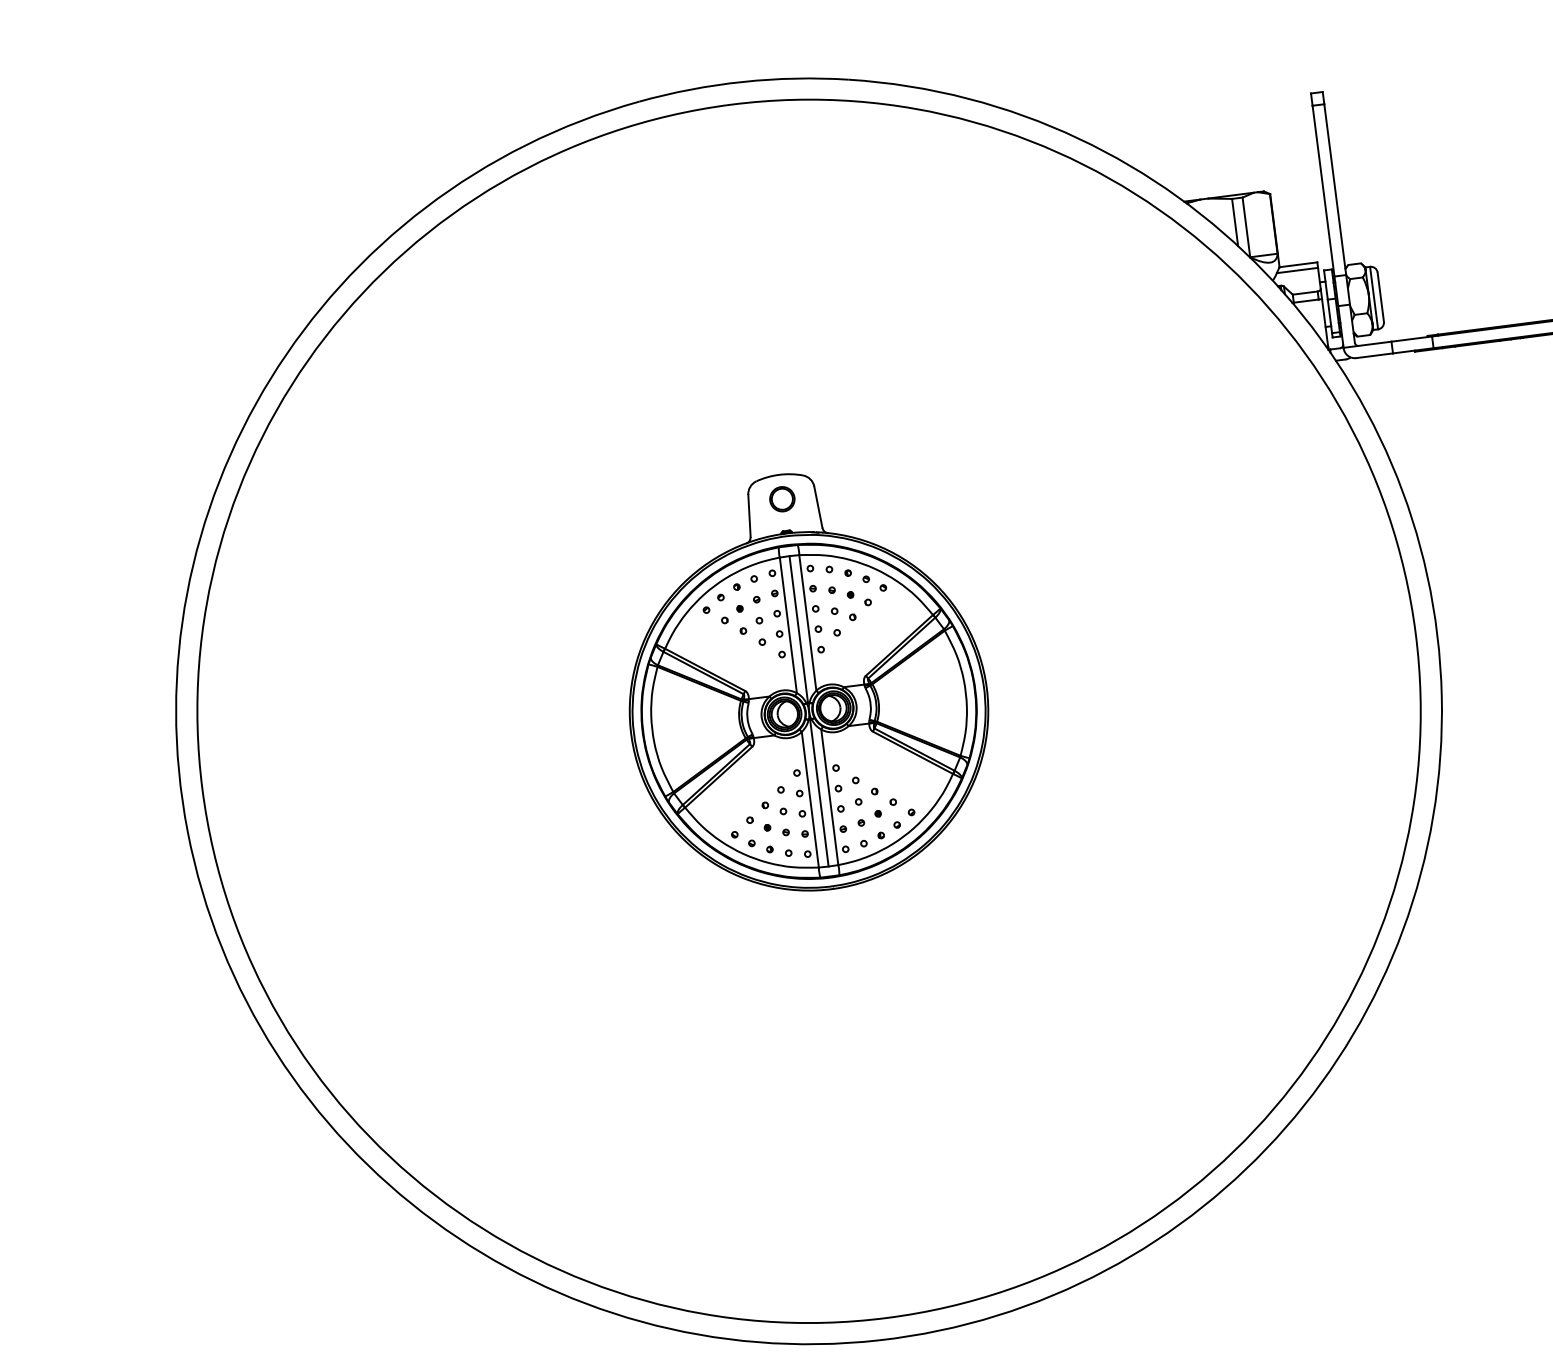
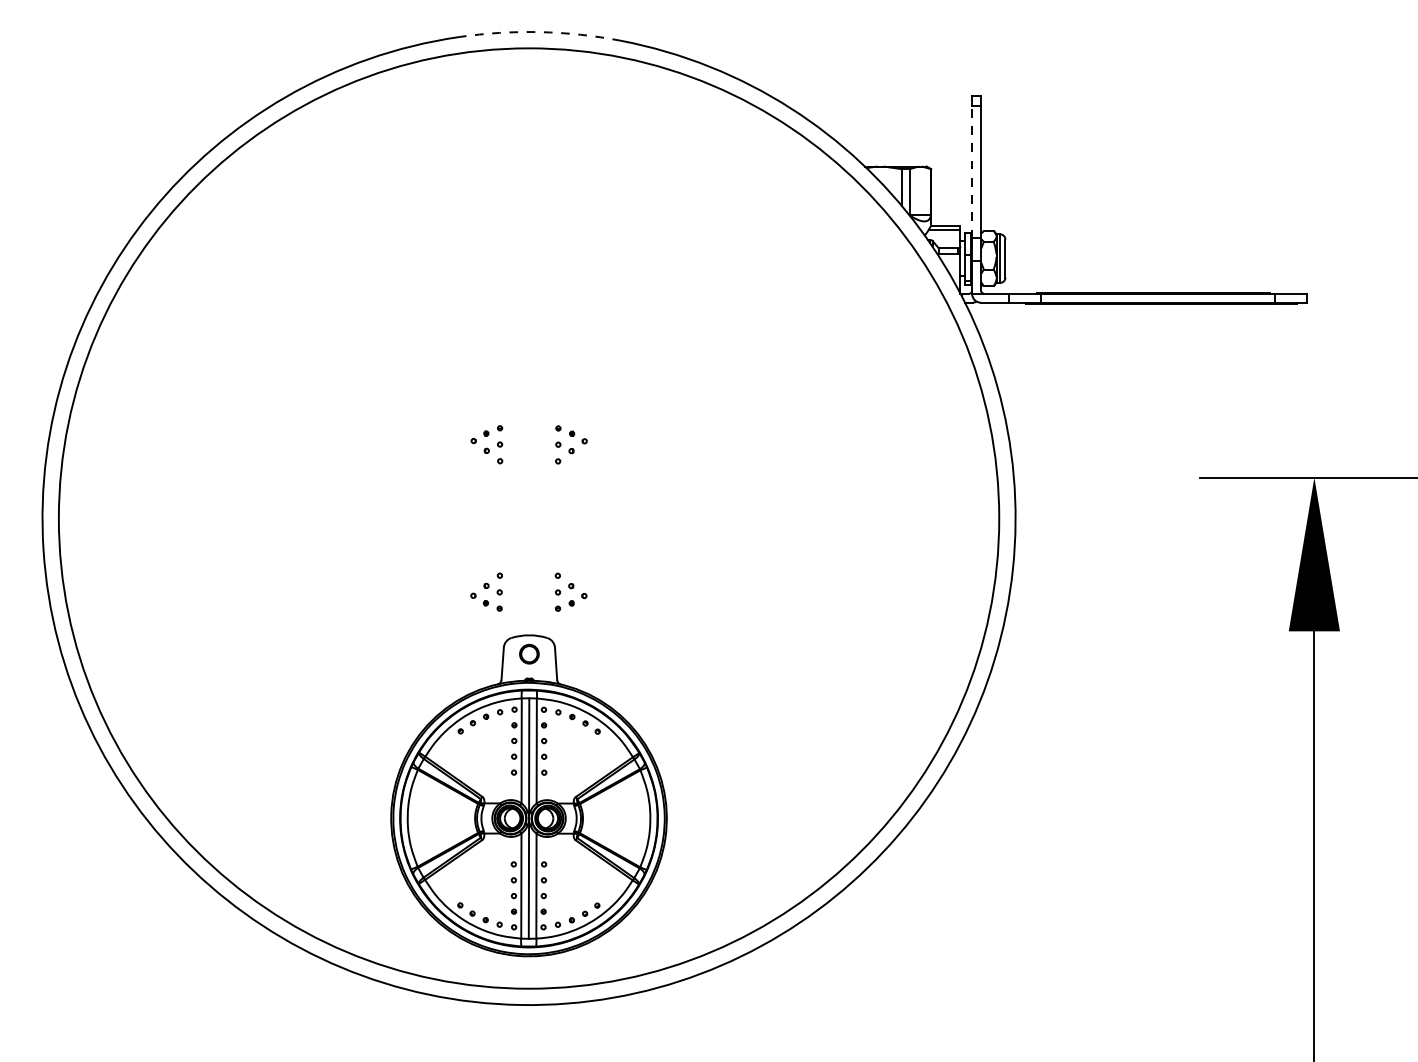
arc: (743, 82) -> (540, 32), solid -> dashed
line: (1323, 190) -> (972, 171), solid -> dashed
part: (804, 681) -> (528, 795), moved

